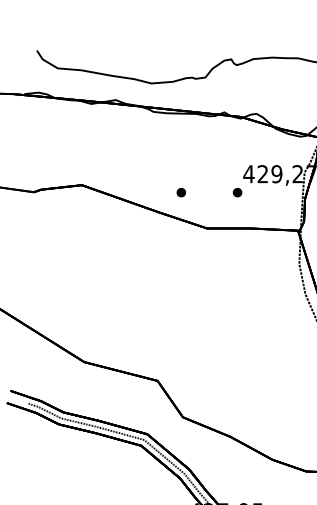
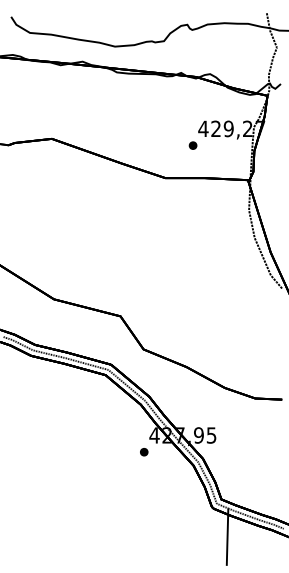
part: (180, 192) -> (141, 145), removed

